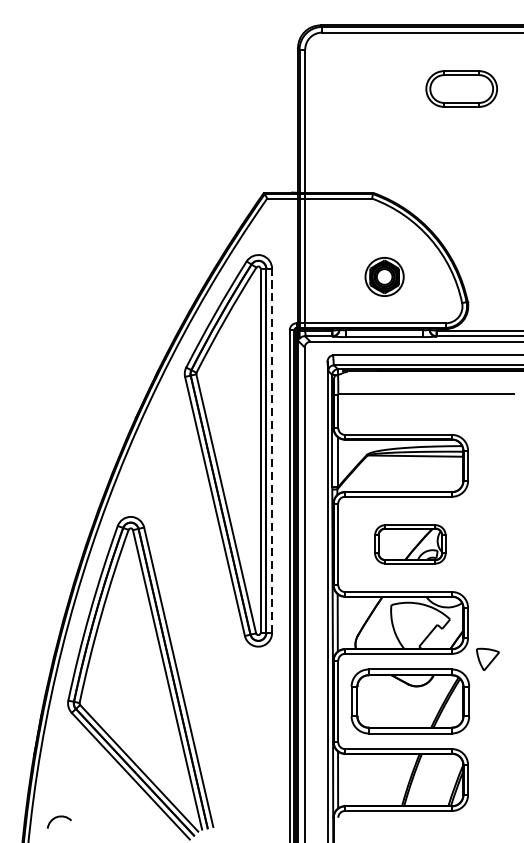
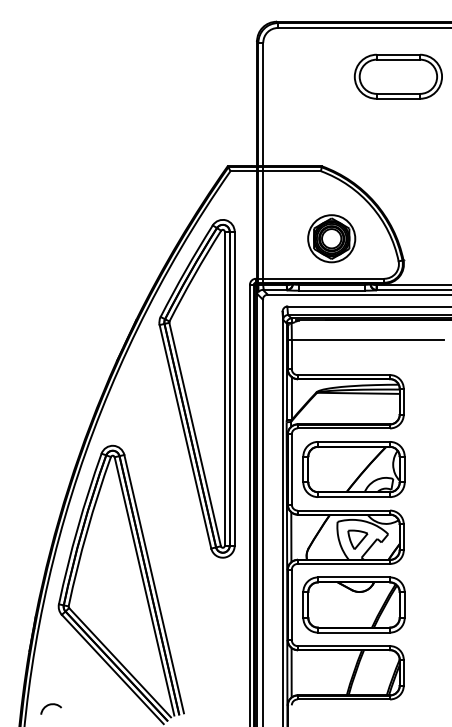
part: (460, 88) -> (397, 76), size x1.43
part: (384, 276) -> (331, 238), size x1.43
line: (271, 450) -> (234, 388), dashed -> solid
part: (409, 544) -> (353, 469), size x1.67
part: (487, 659) -> (357, 539), moved

